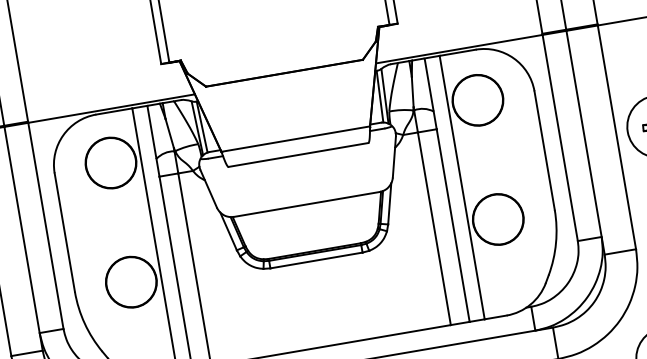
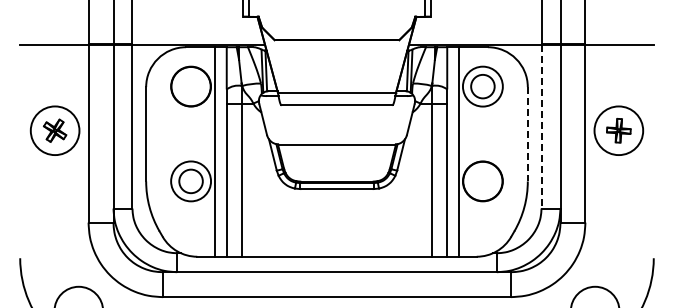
circle: (477, 100) -> (482, 86), size x0.6
line: (560, 137) -> (541, 126), solid -> dashed
line: (544, 150) -> (527, 134), solid -> dashed
circle: (130, 282) -> (190, 181), size x0.6

